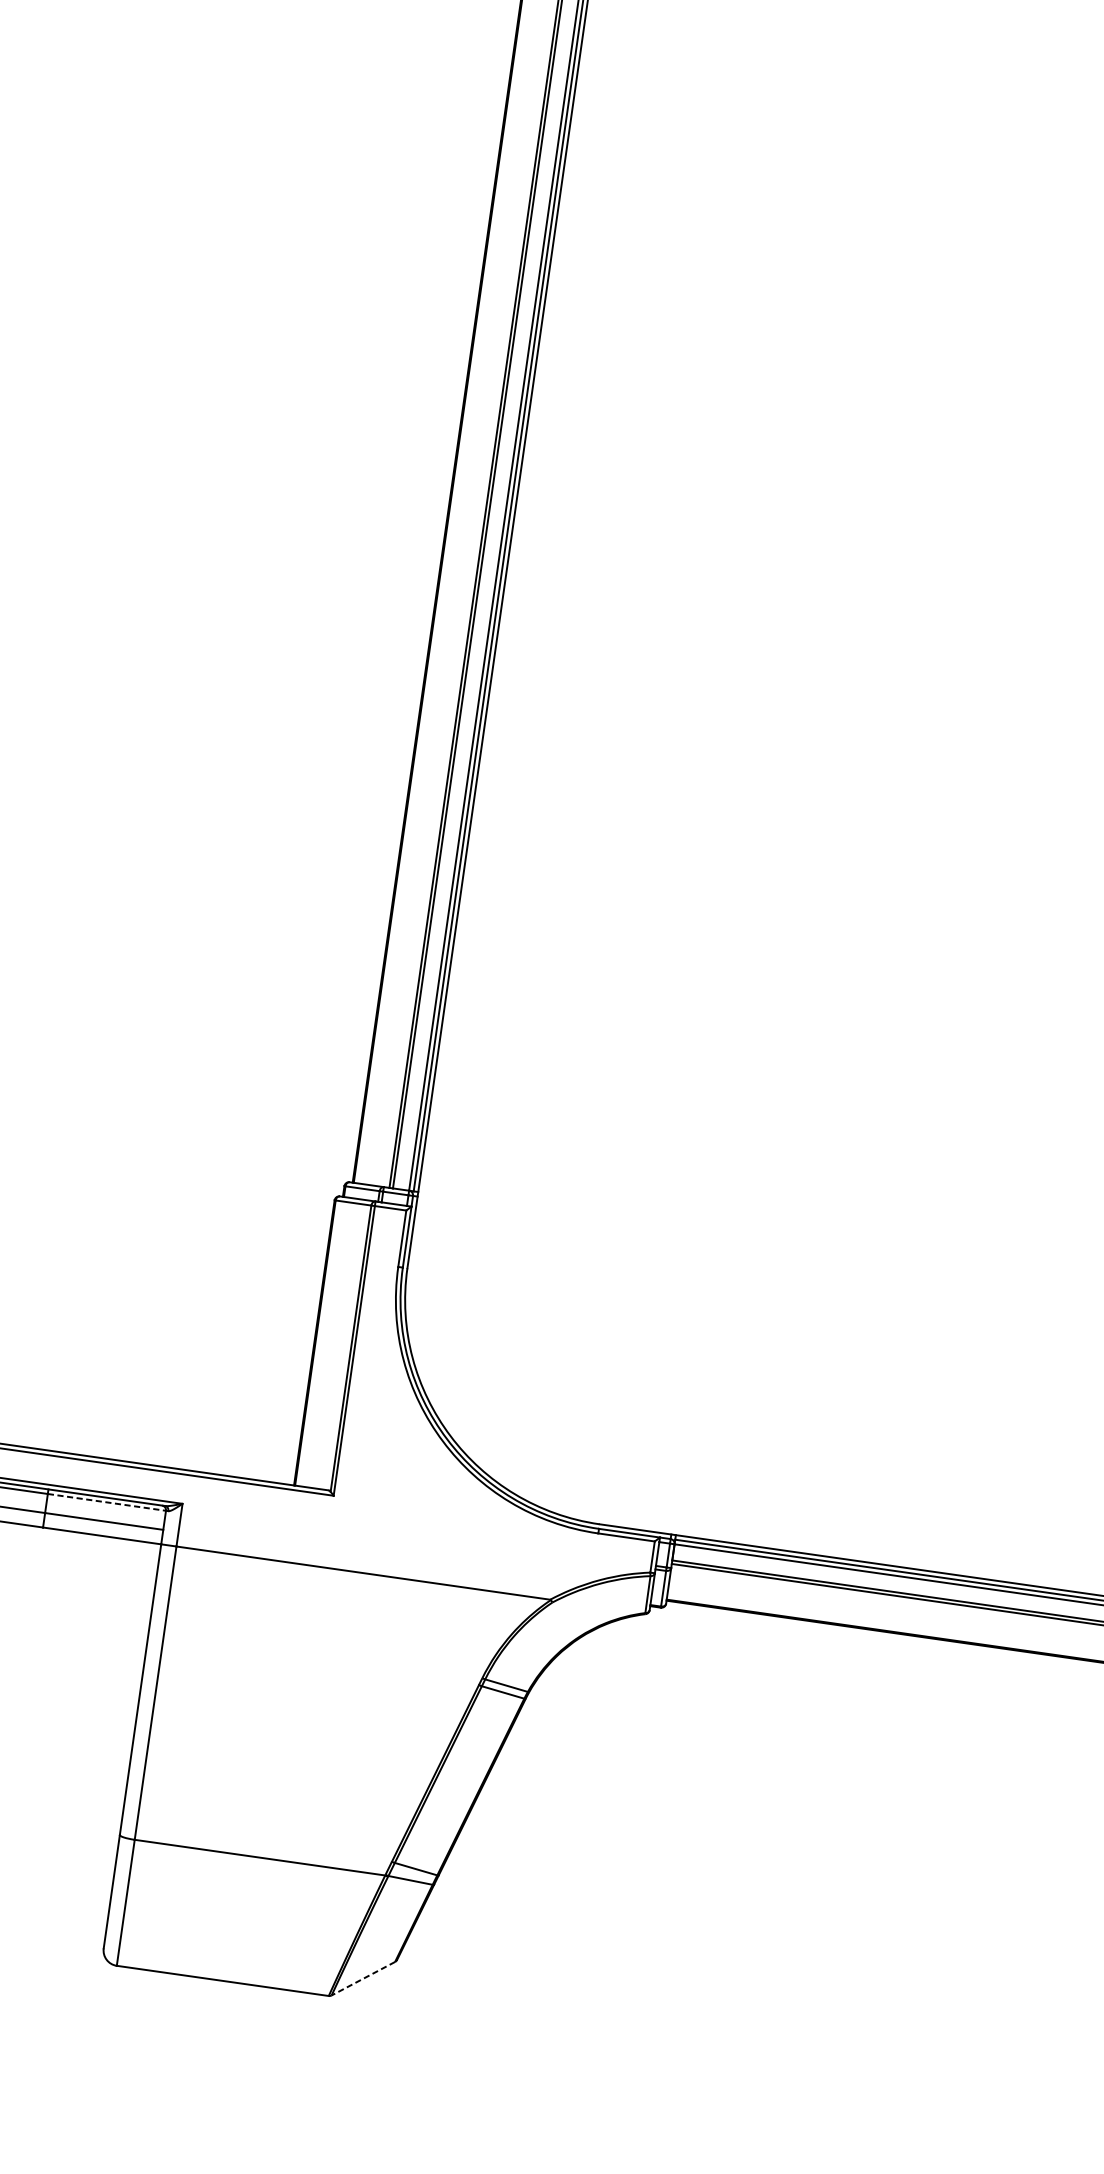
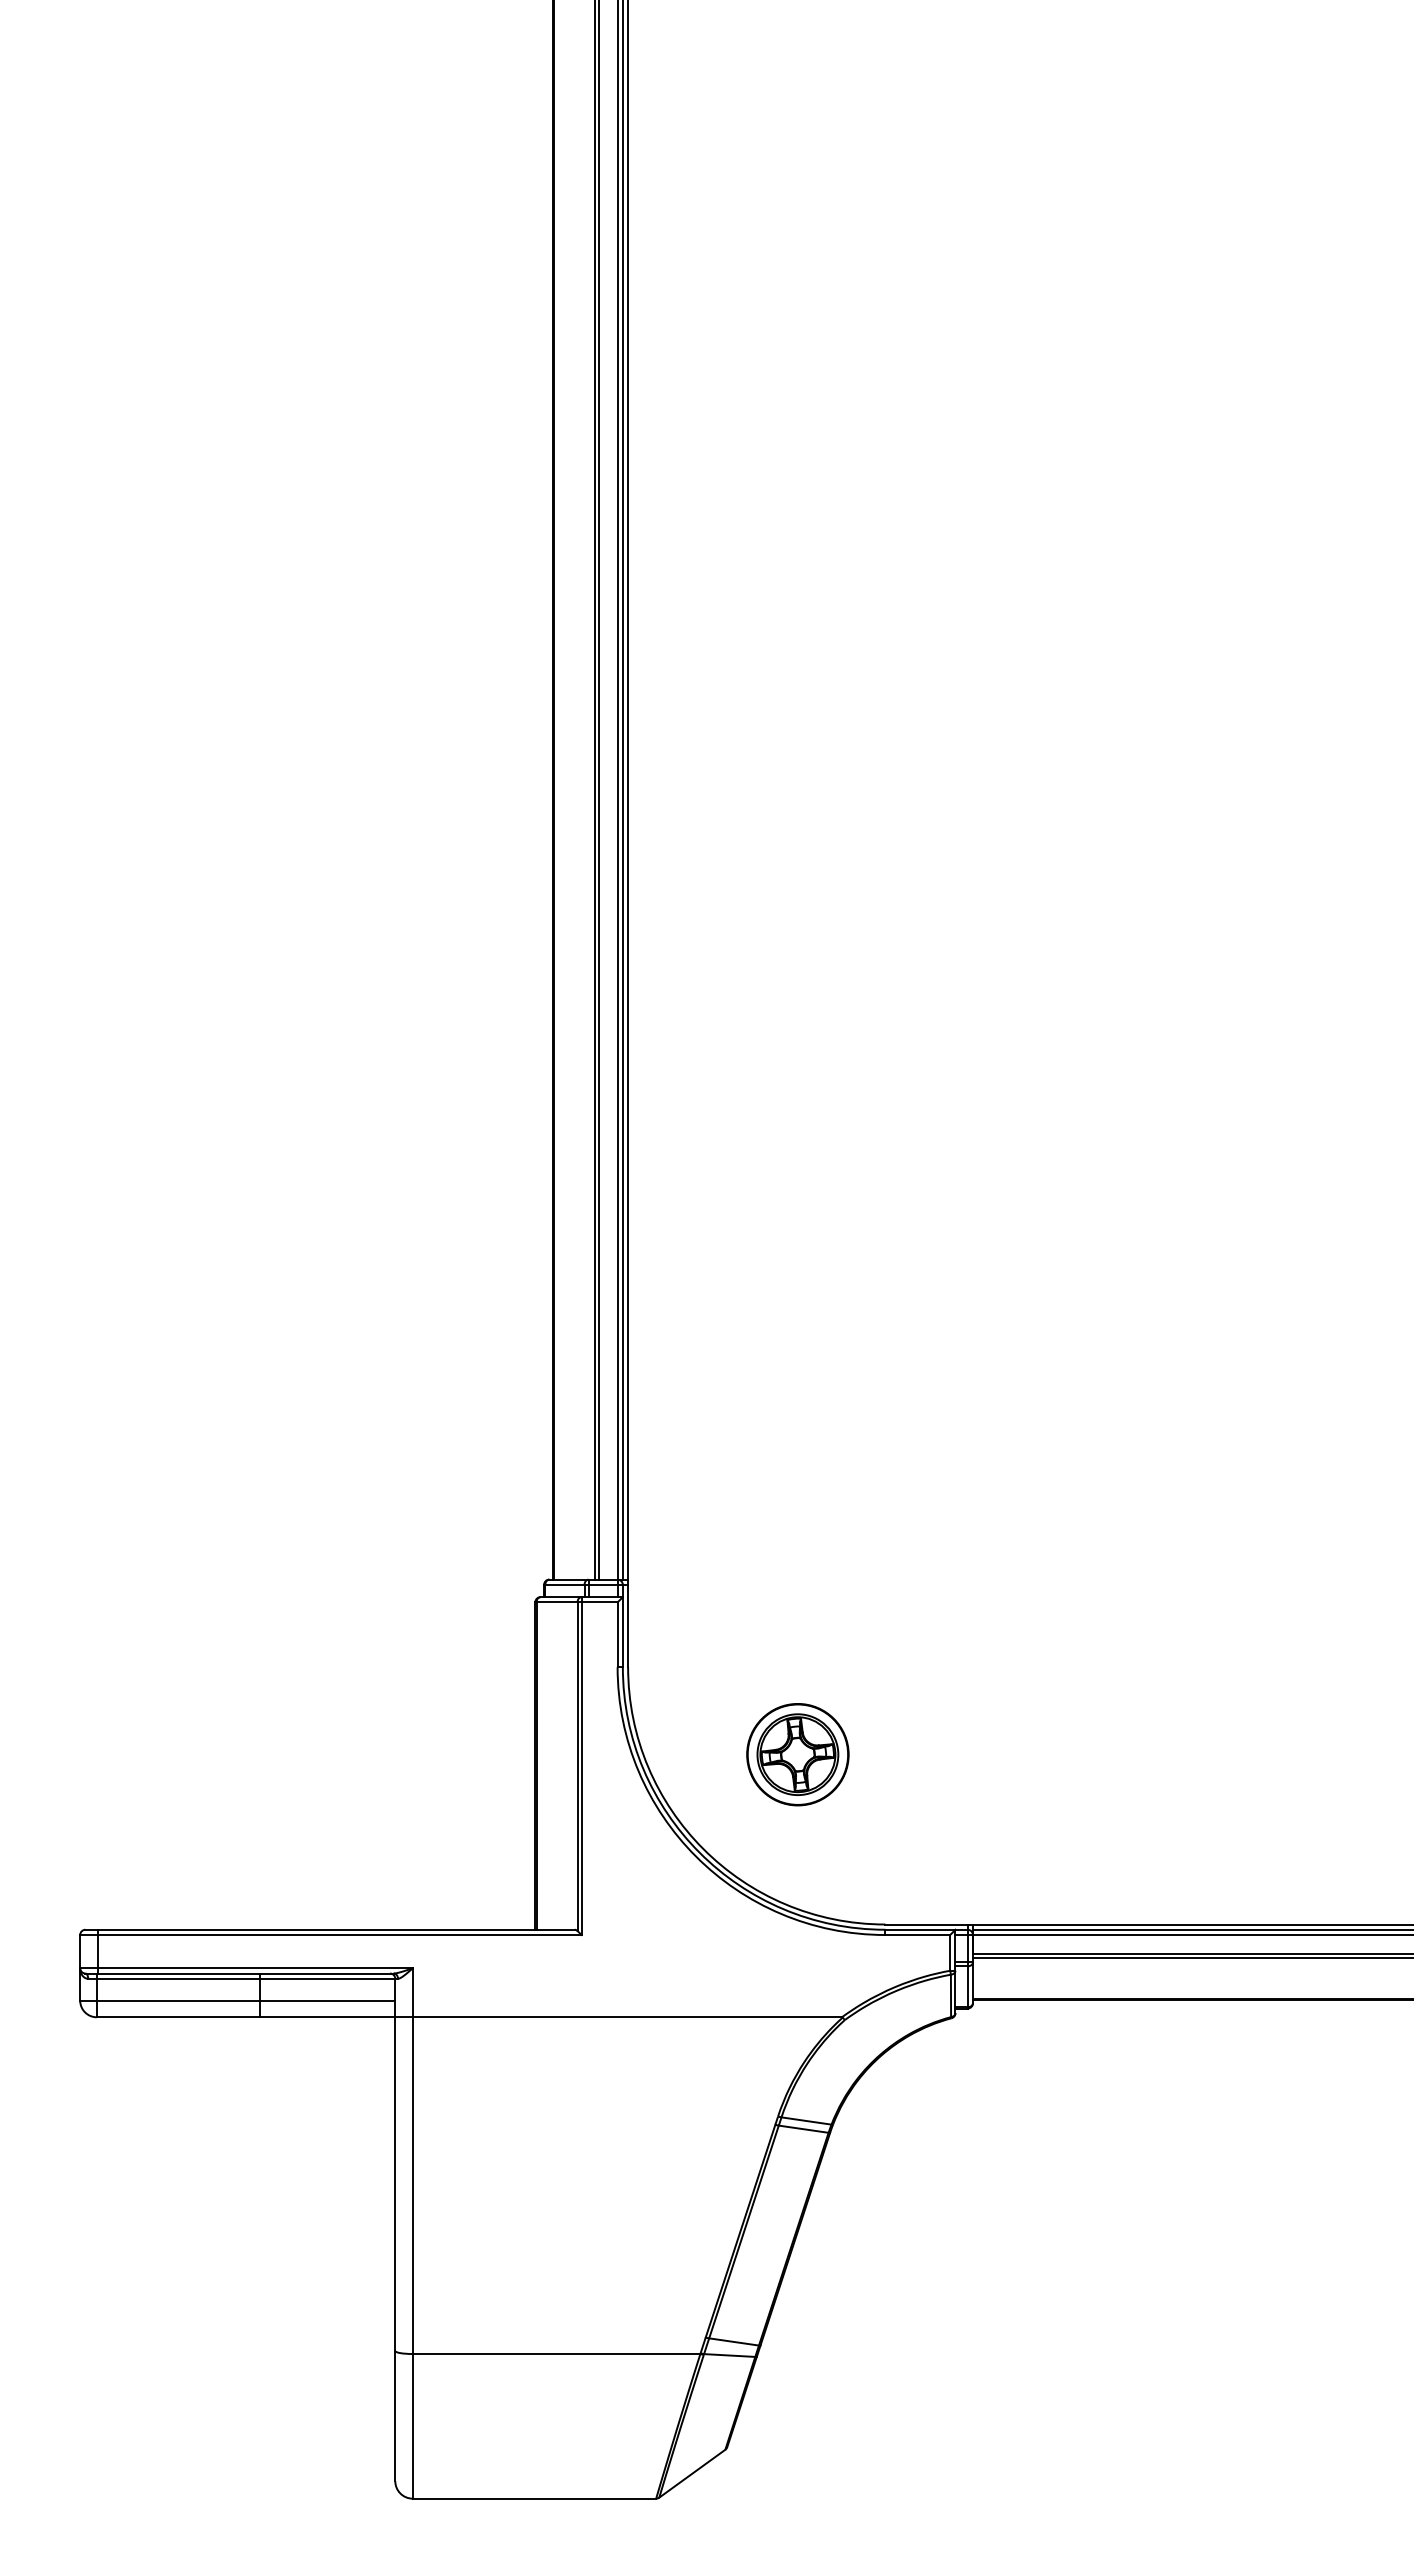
part: (544, 1365) -> (797, 1754), added
line: (107, 1502) -> (327, 1978), dashed -> solid
line: (363, 1978) -> (692, 2473), dashed -> solid

